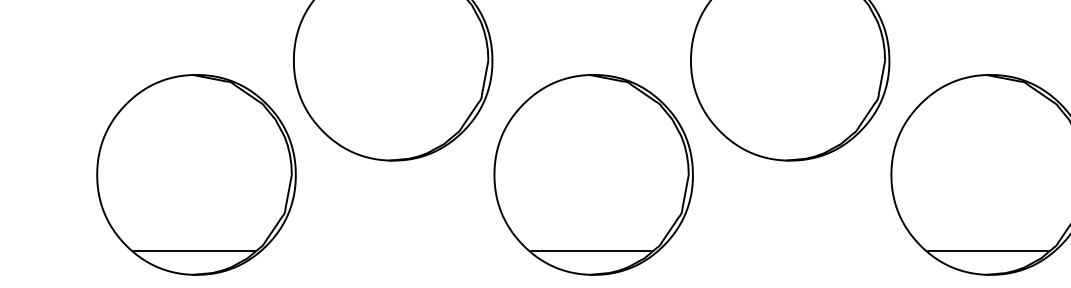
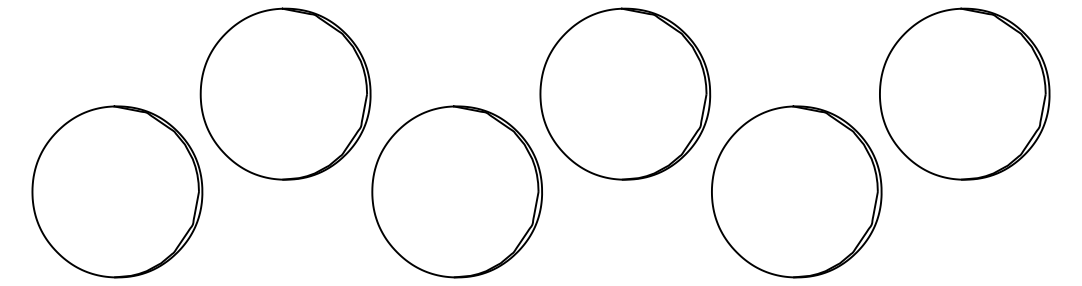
line: (194, 250) -> (115, 256), removed
line: (591, 250) -> (455, 256), removed
line: (987, 250) -> (794, 256), removed

